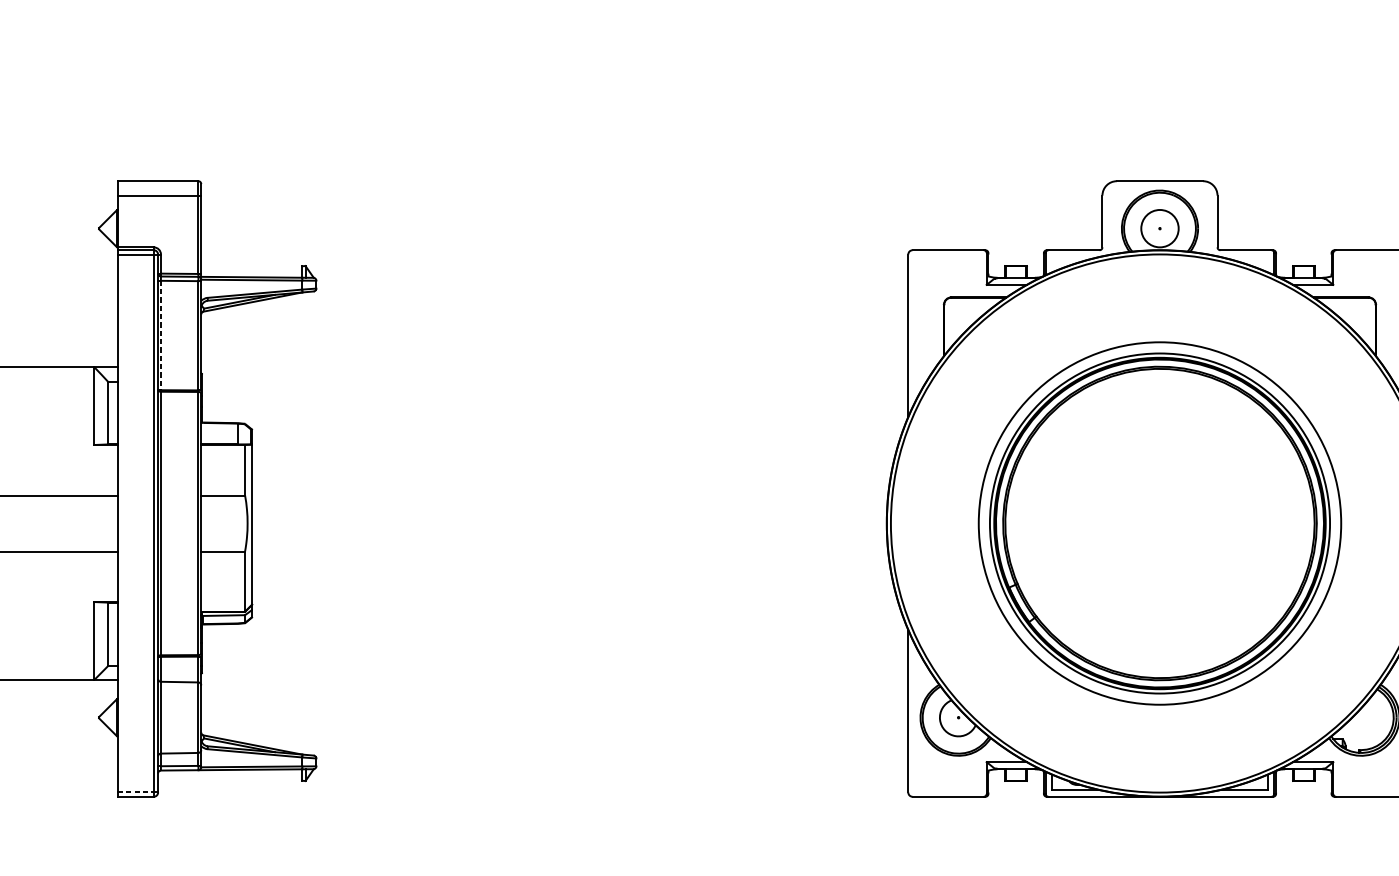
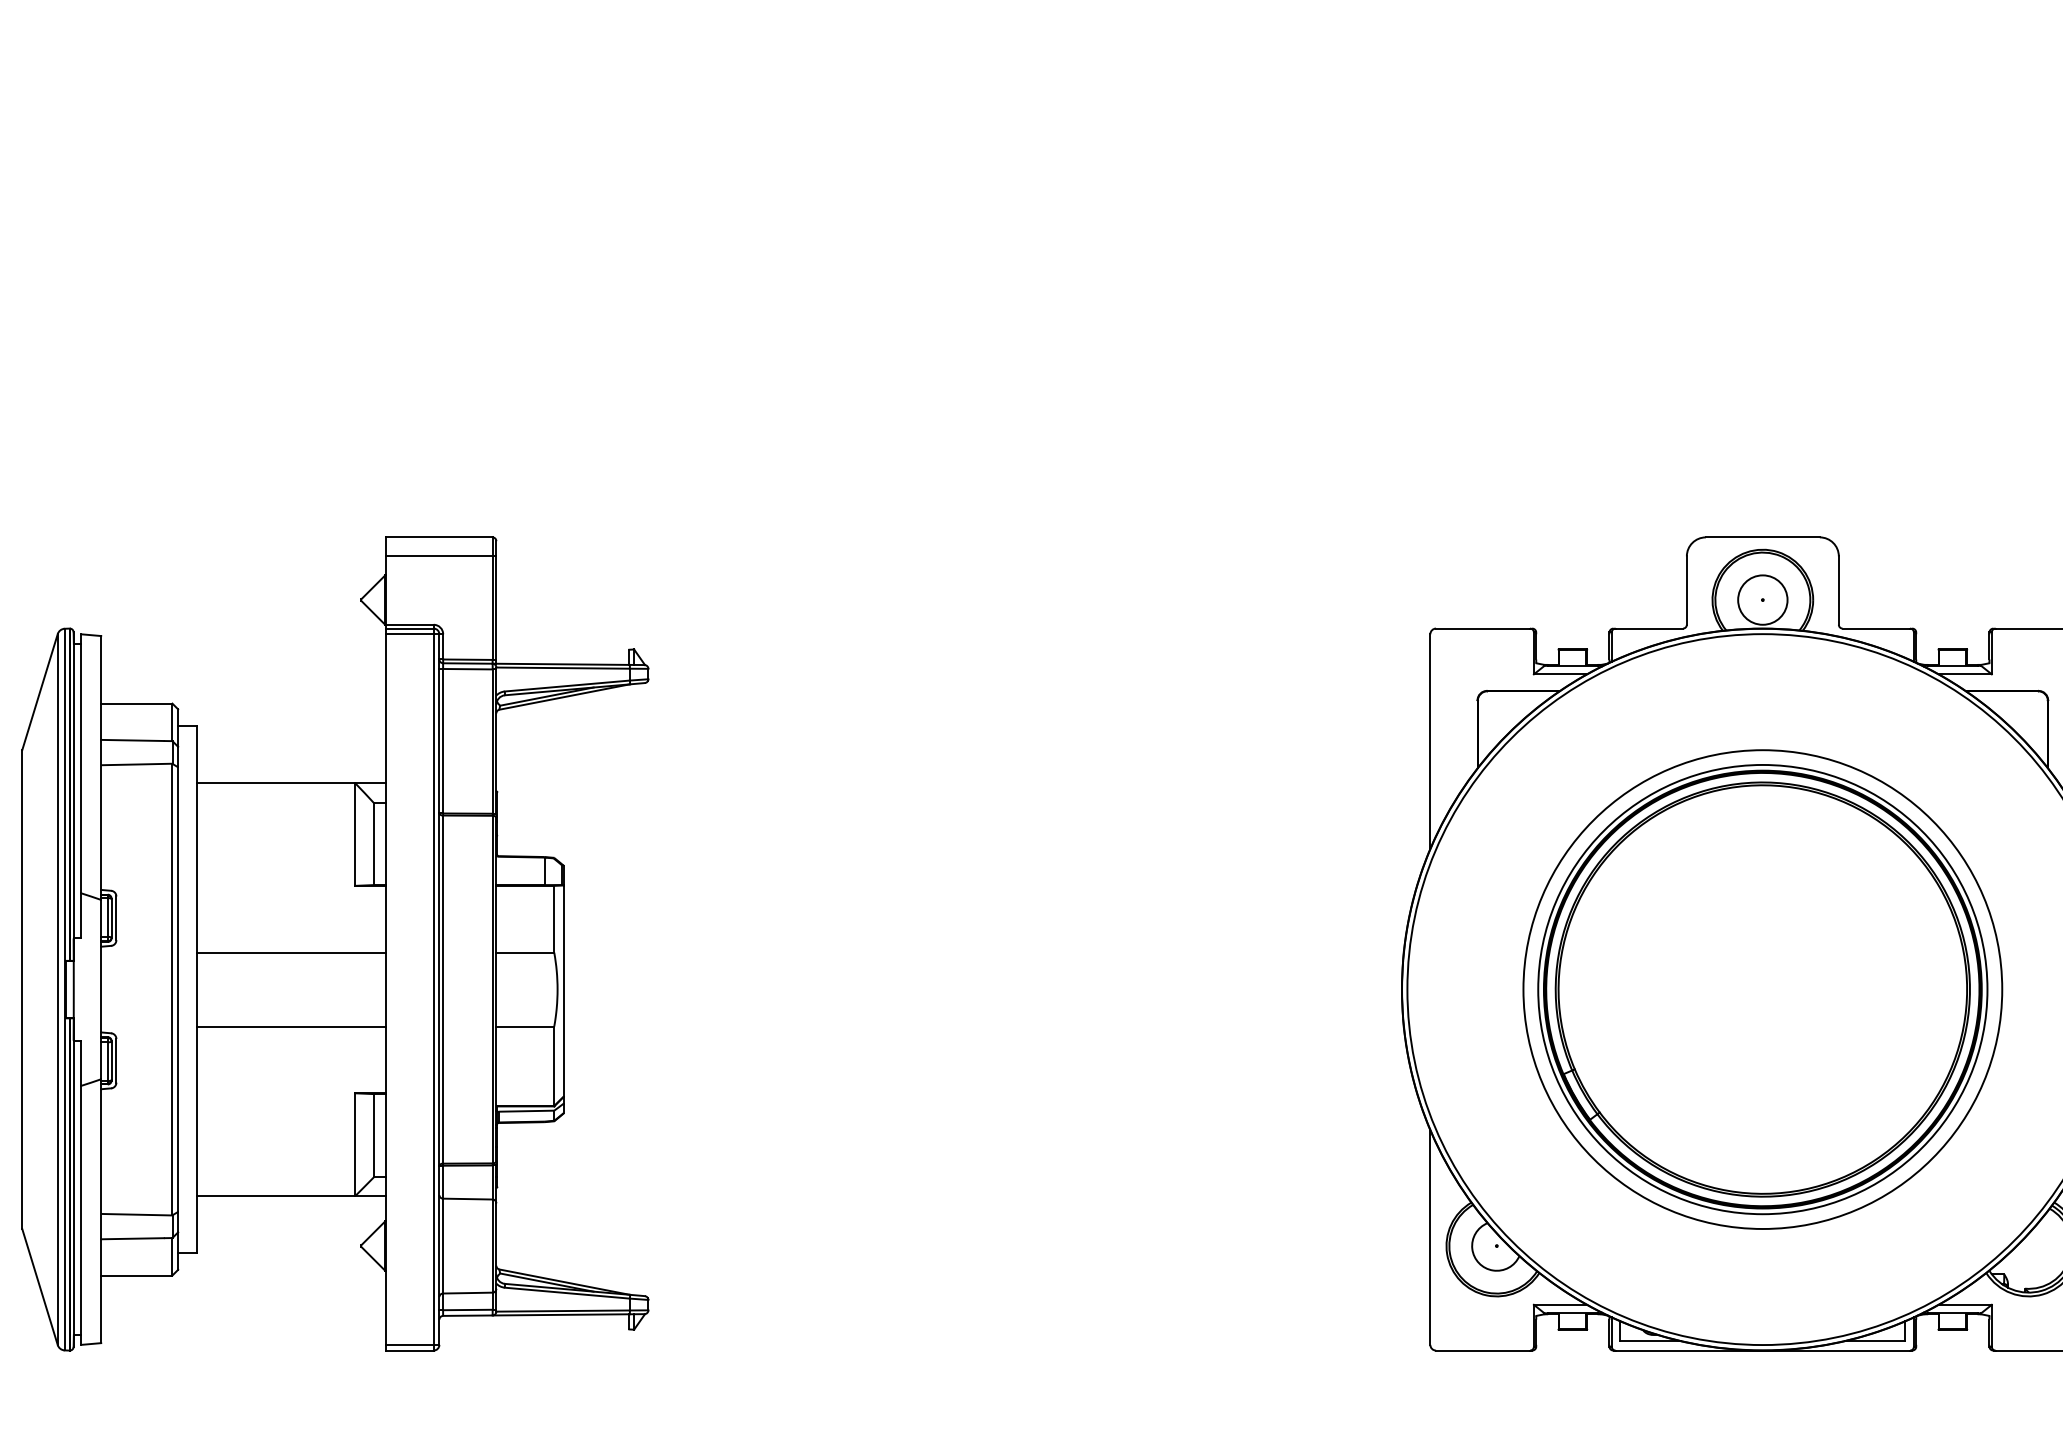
line: (161, 335) -> (443, 741), dashed -> solid
line: (135, 792) -> (409, 1344), dashed -> solid

